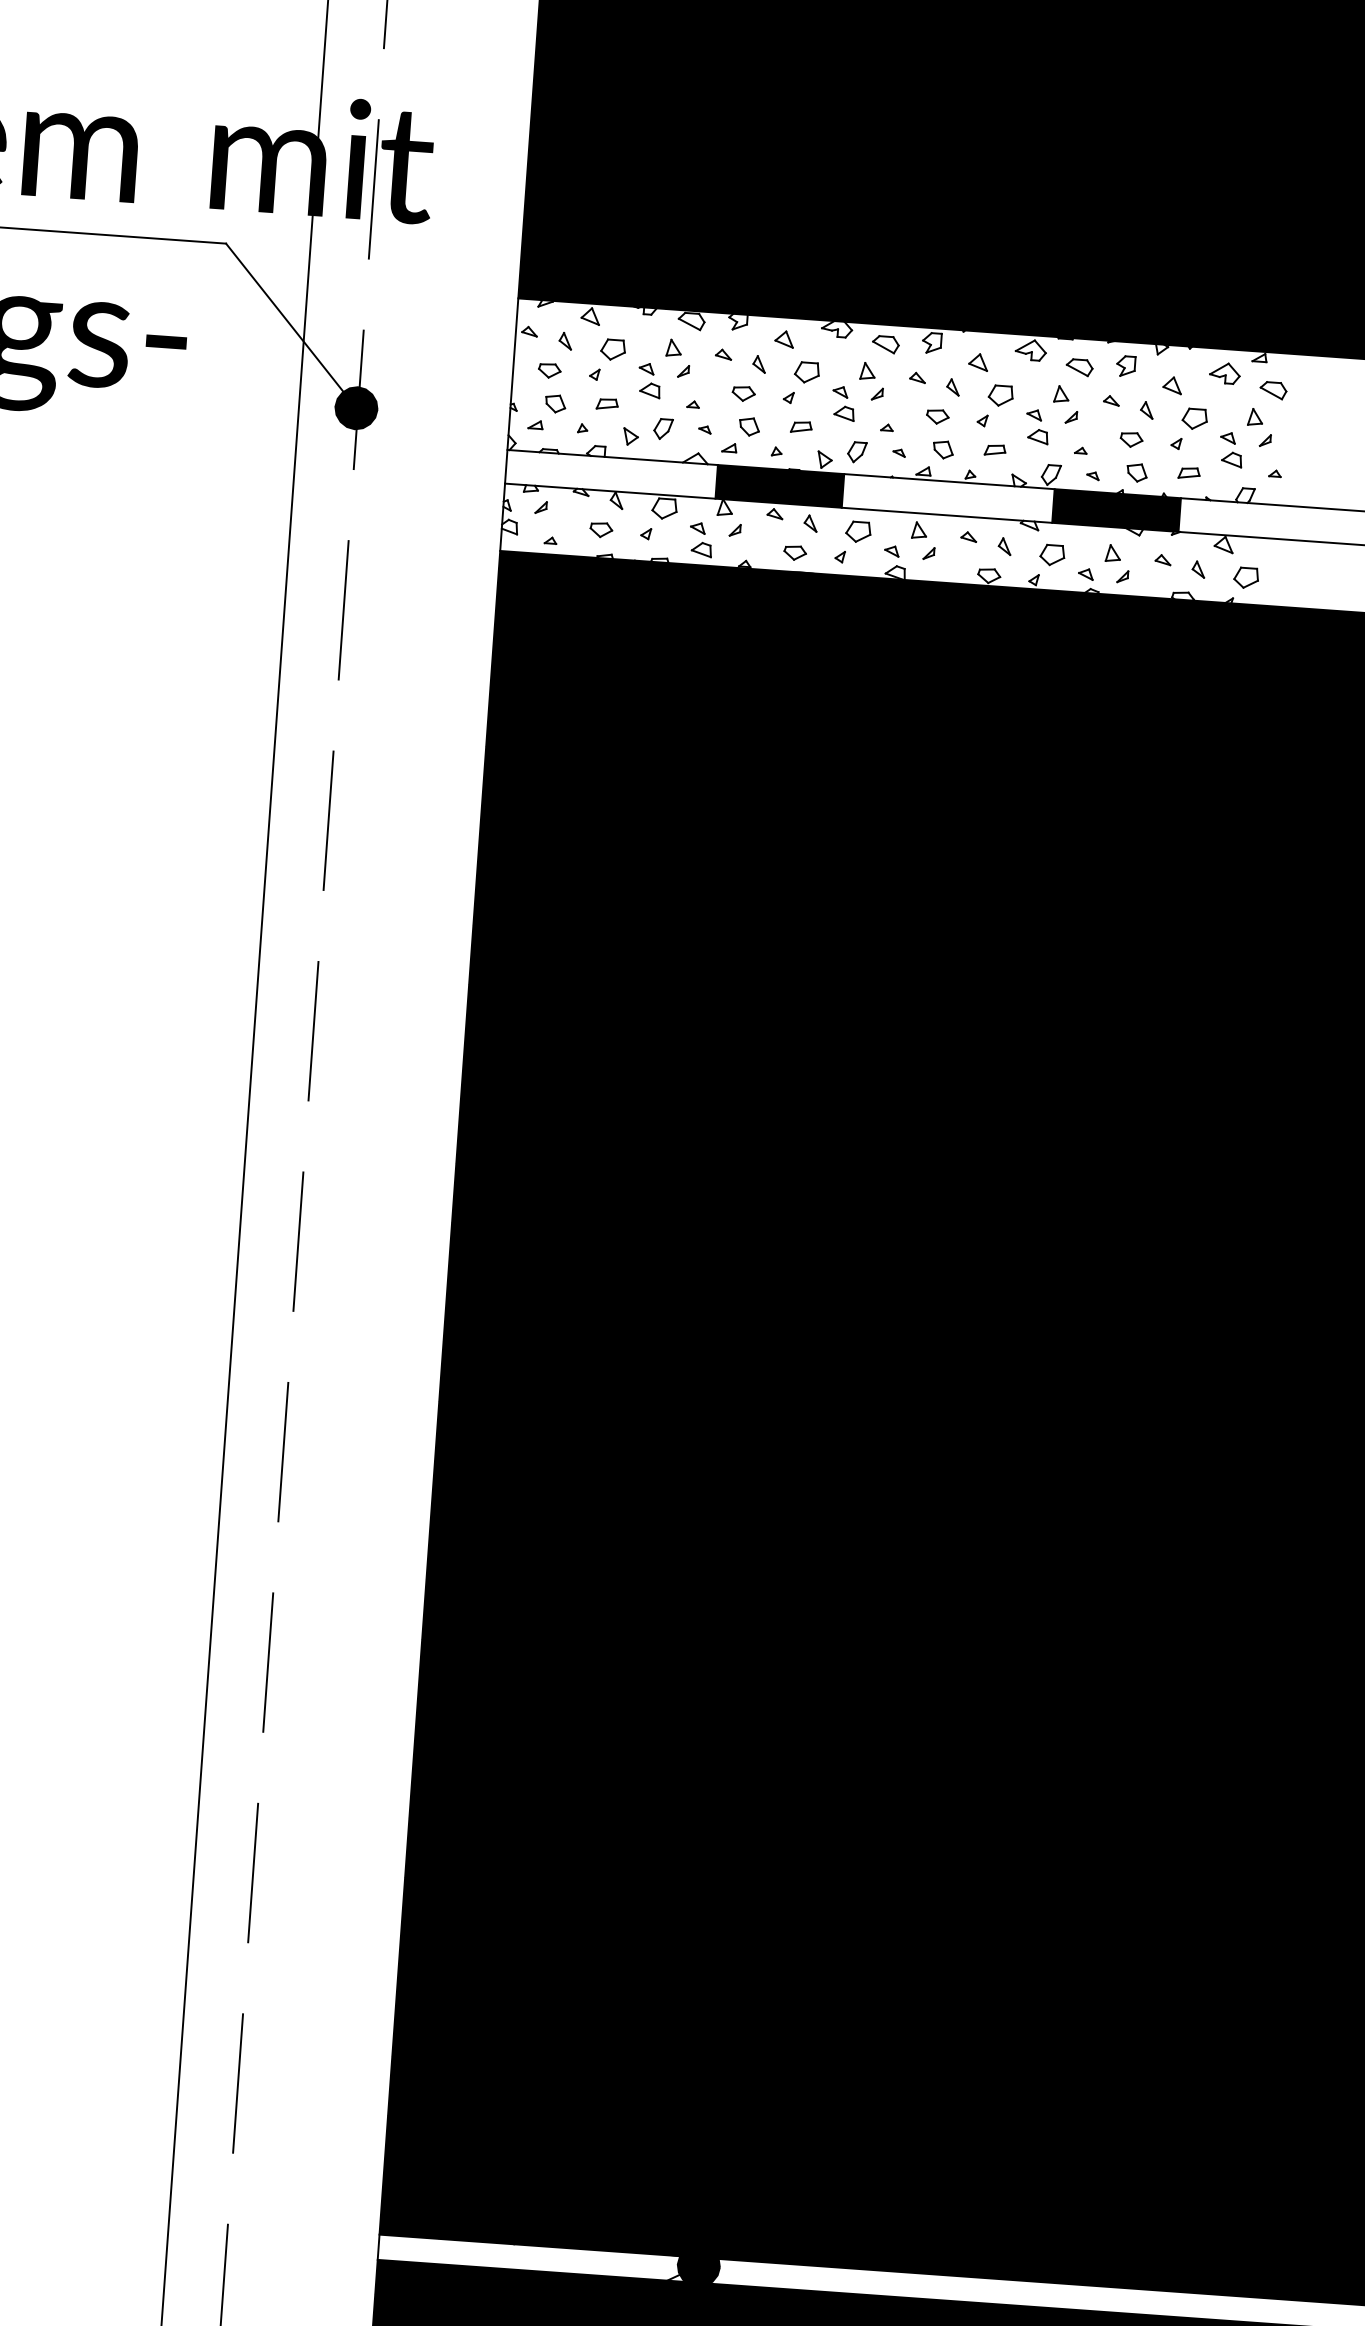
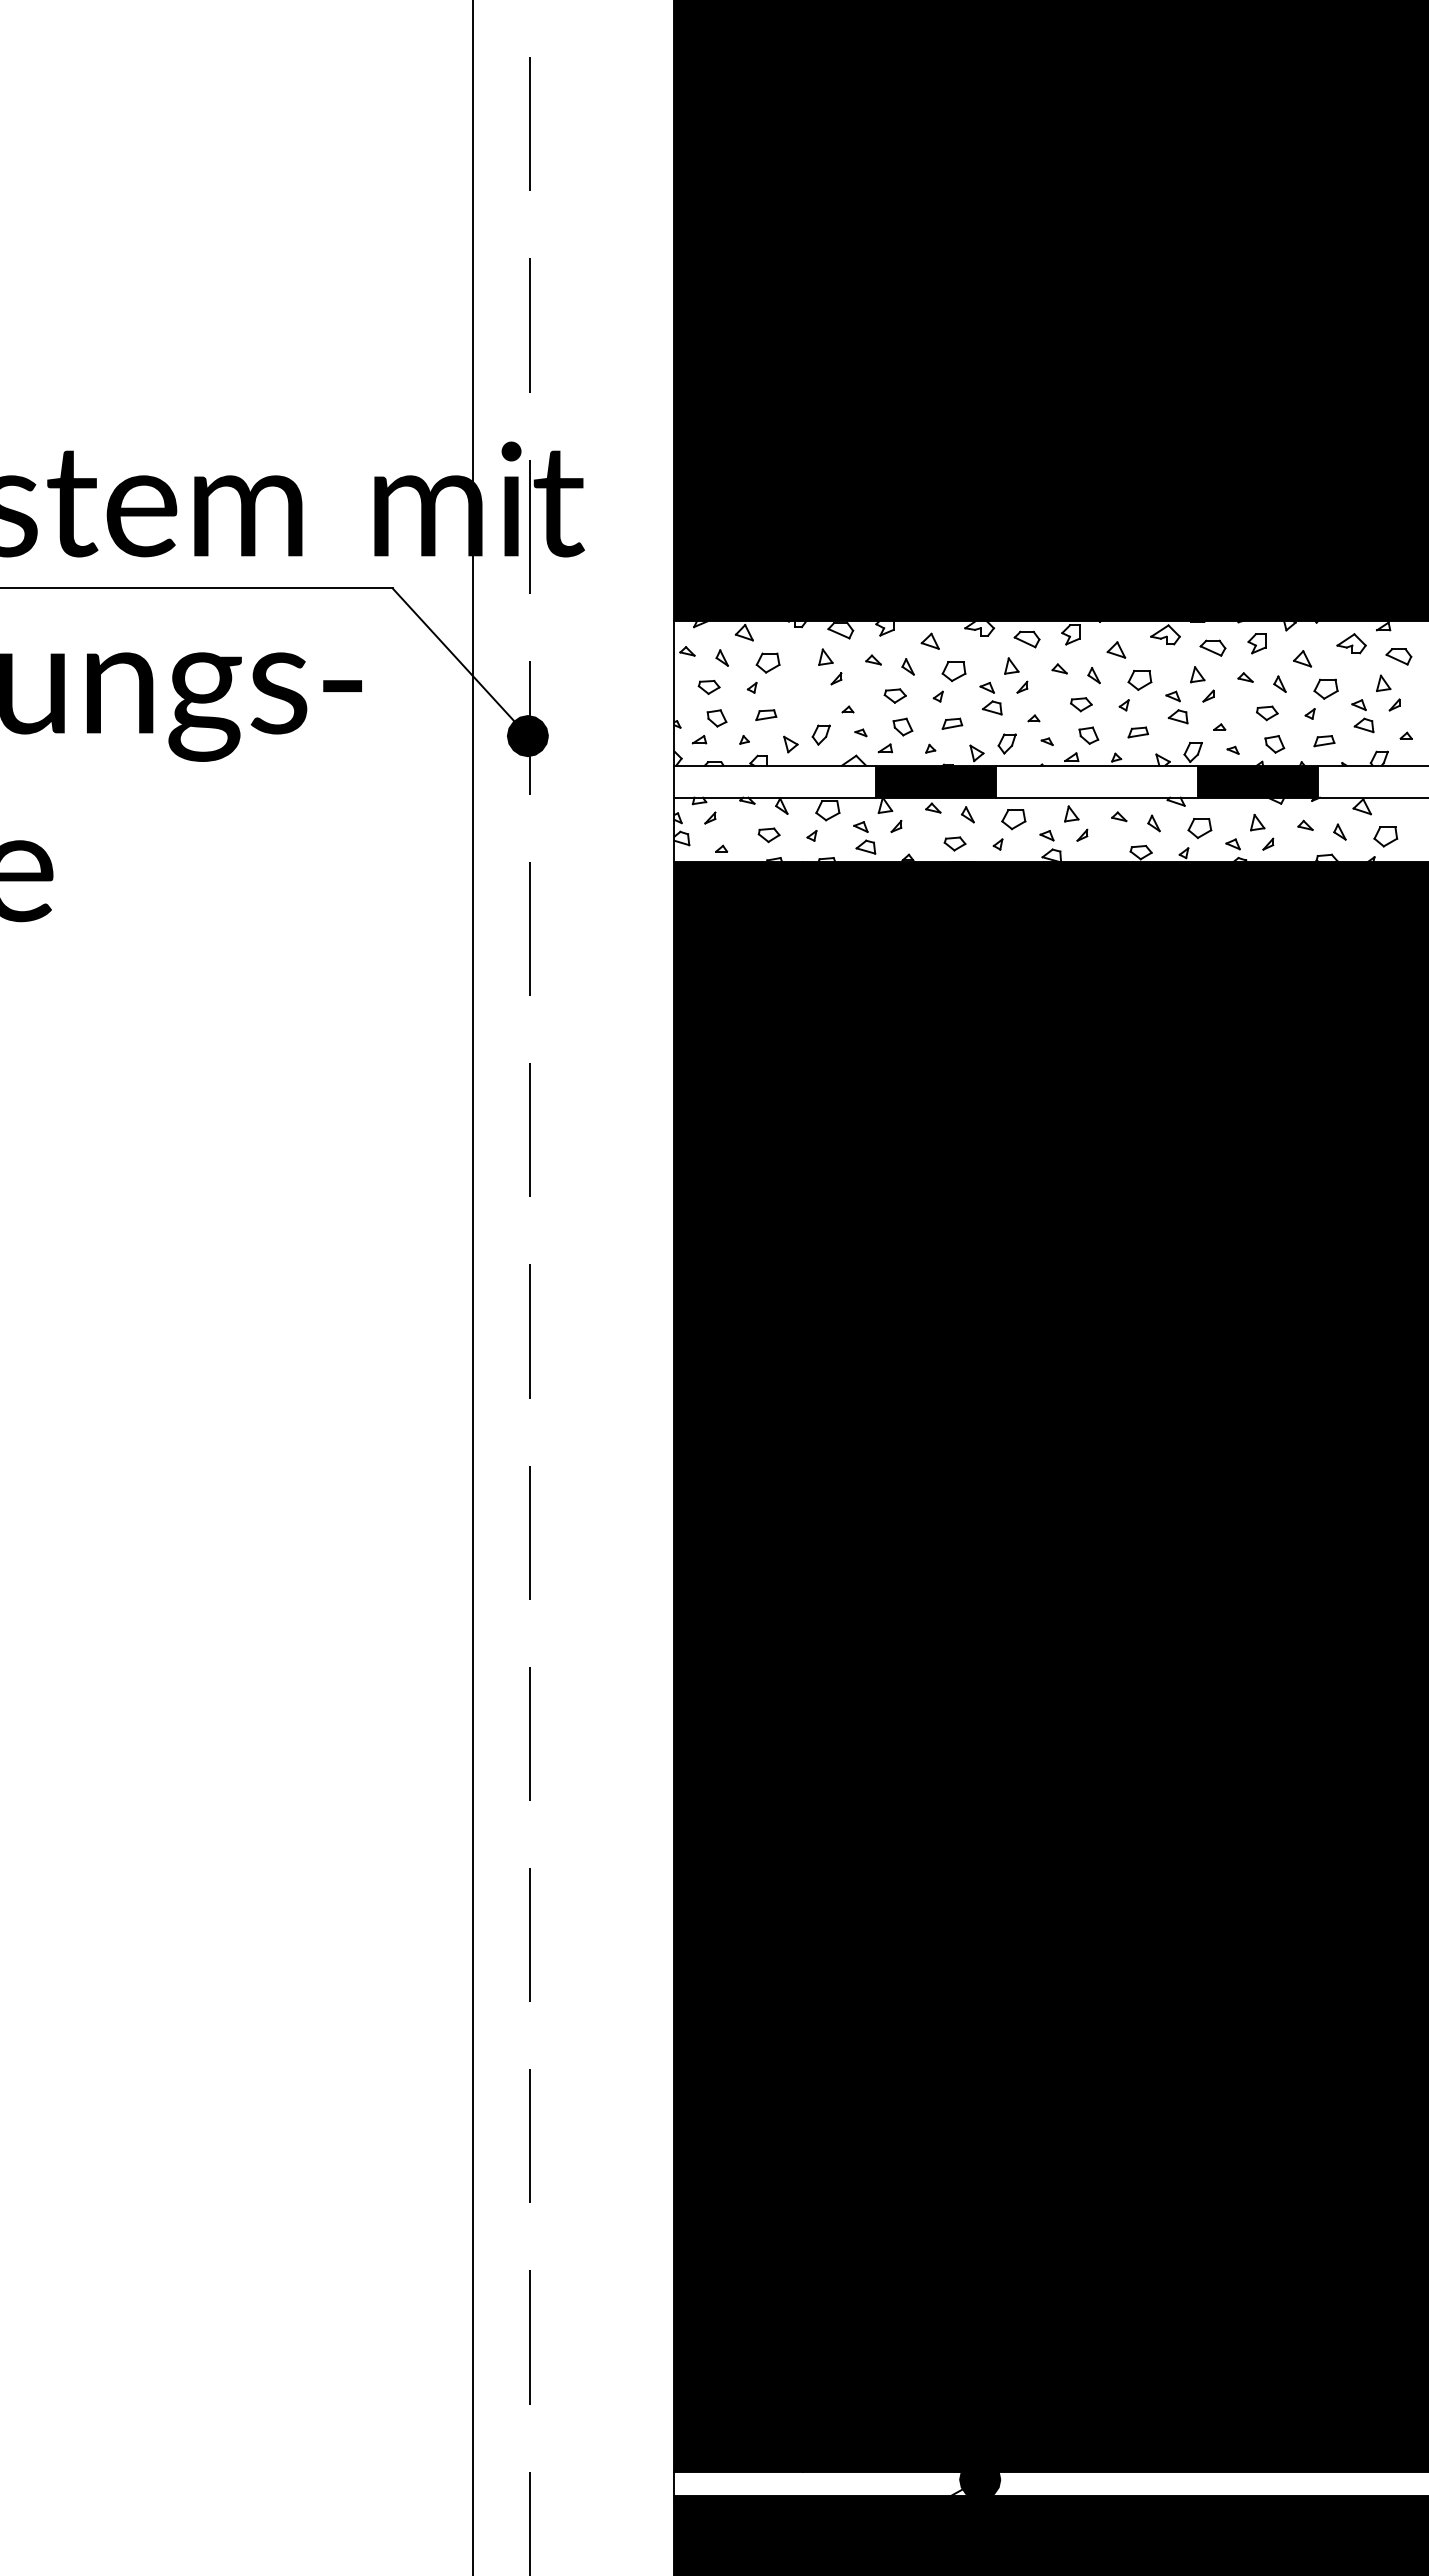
part: (649, 380) -> (804, 689), removed

